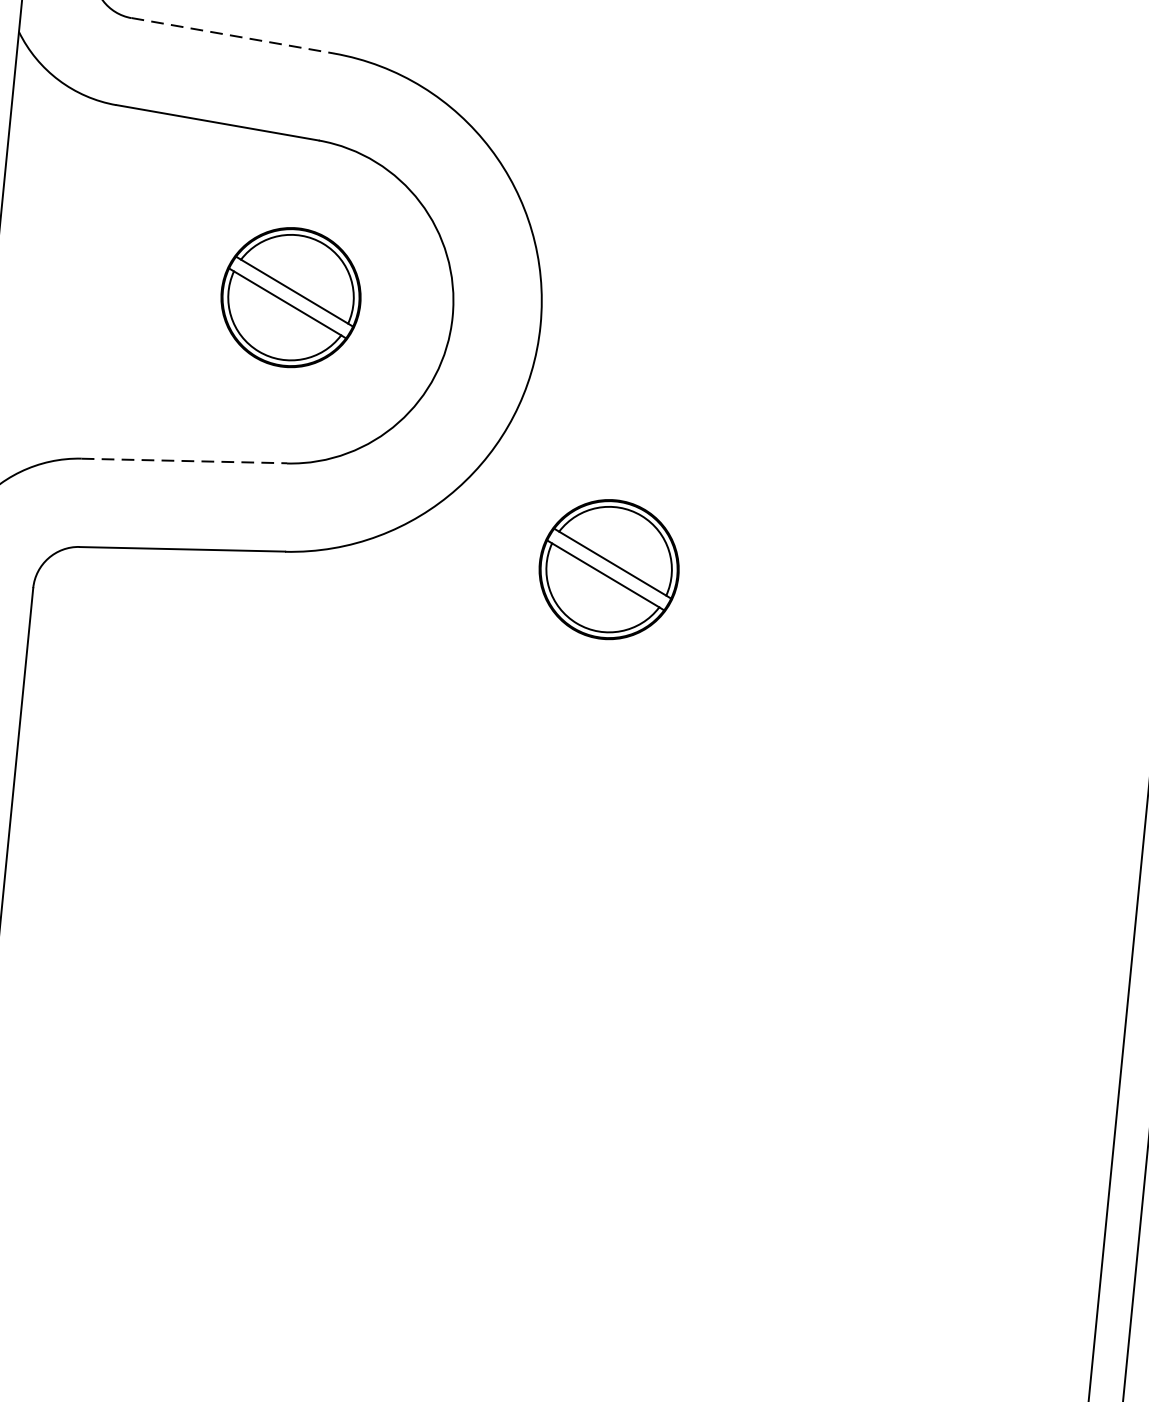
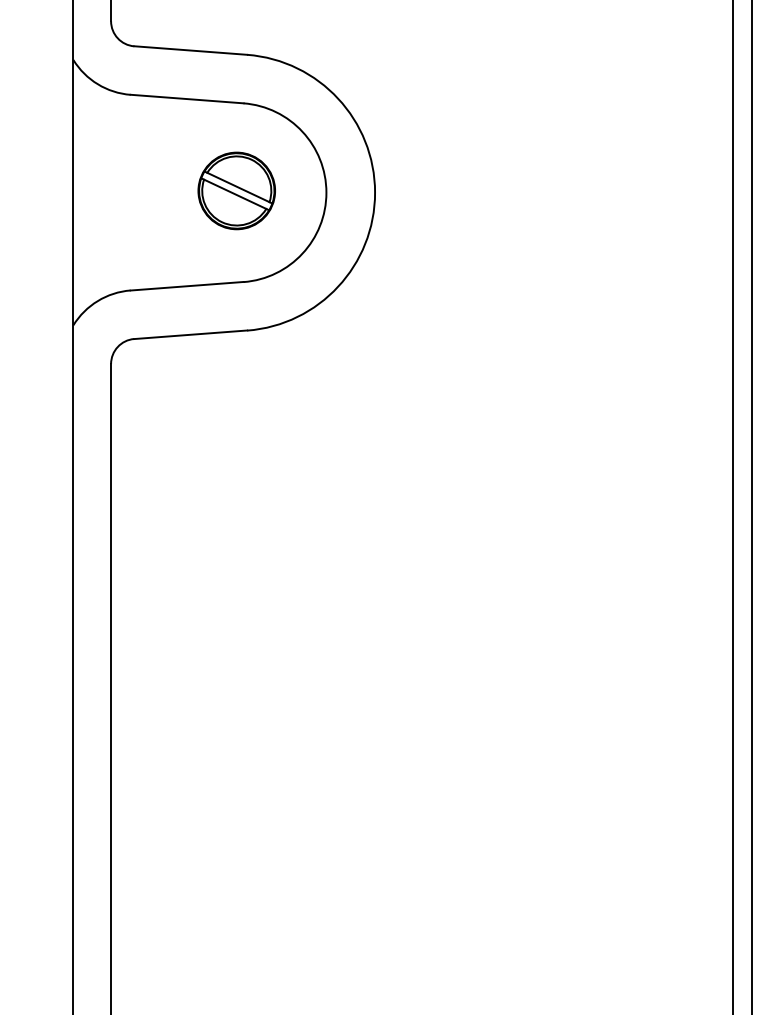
line: (232, 35) -> (190, 50), dashed -> solid
line: (185, 461) -> (187, 286), dashed -> solid
part: (608, 568) -> (425, 322), removed

